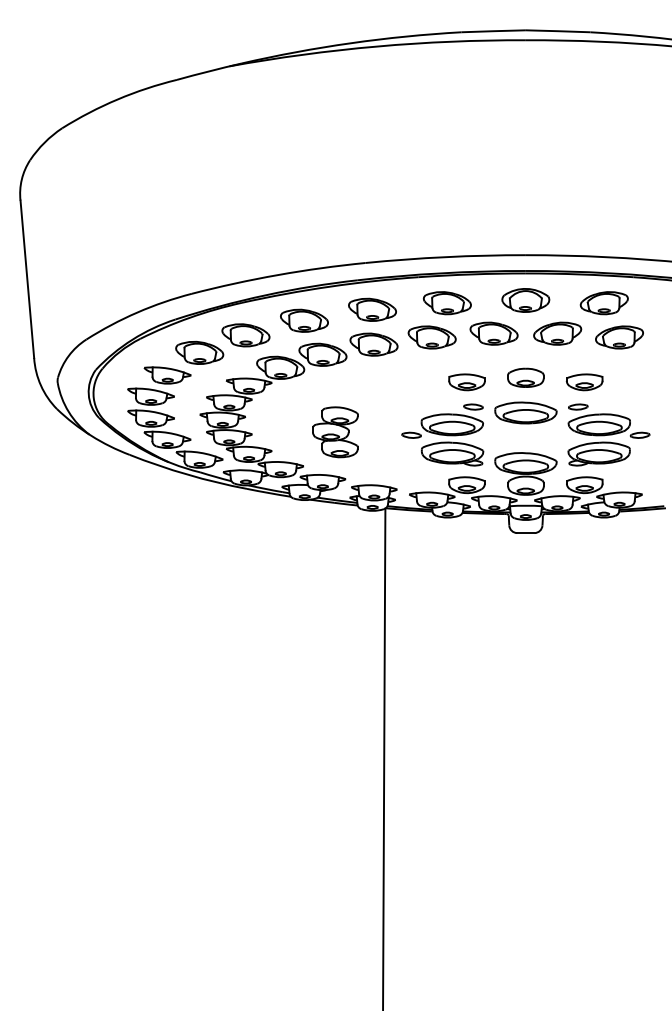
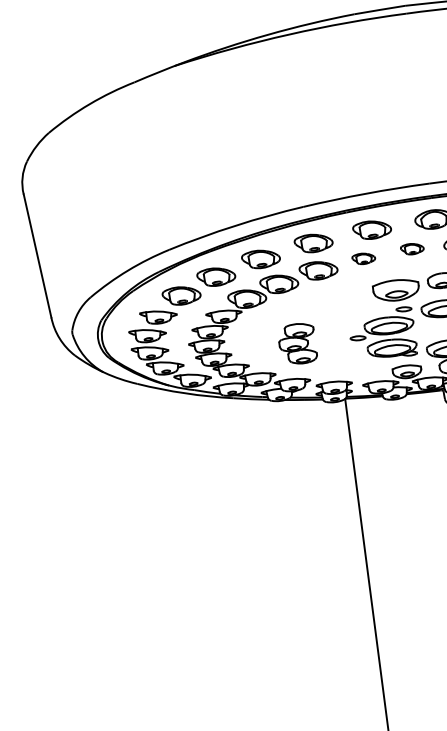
part: (493, 333) -> (411, 249), size x0.6
part: (431, 337) -> (363, 258), size x0.6
part: (466, 382) -> (395, 290), size x1.6

